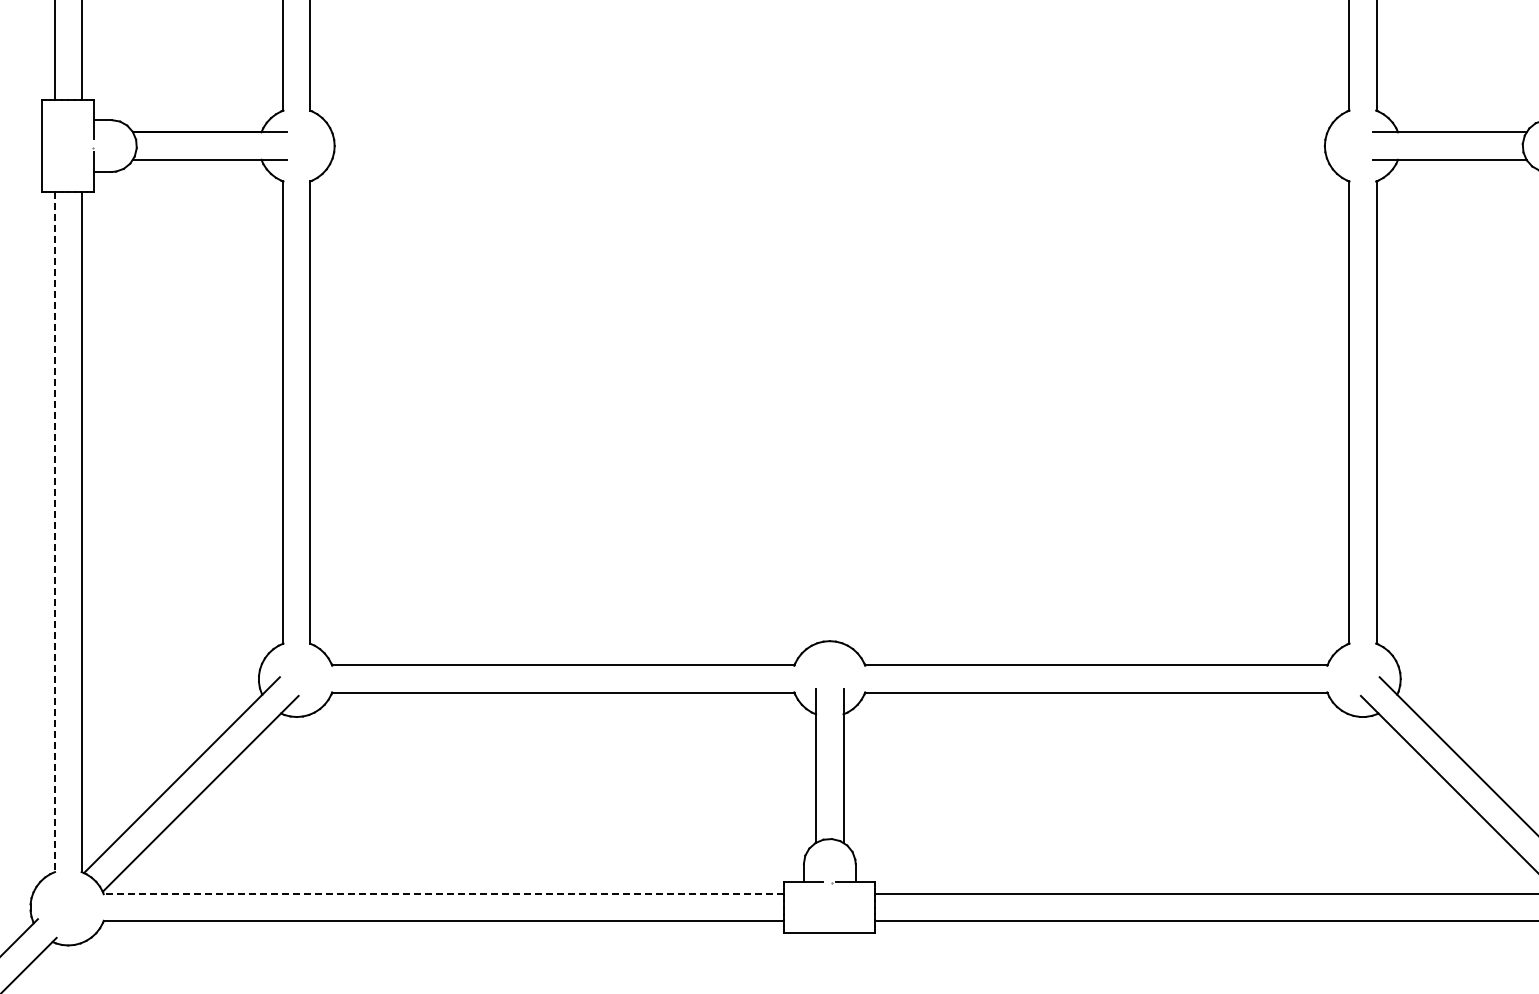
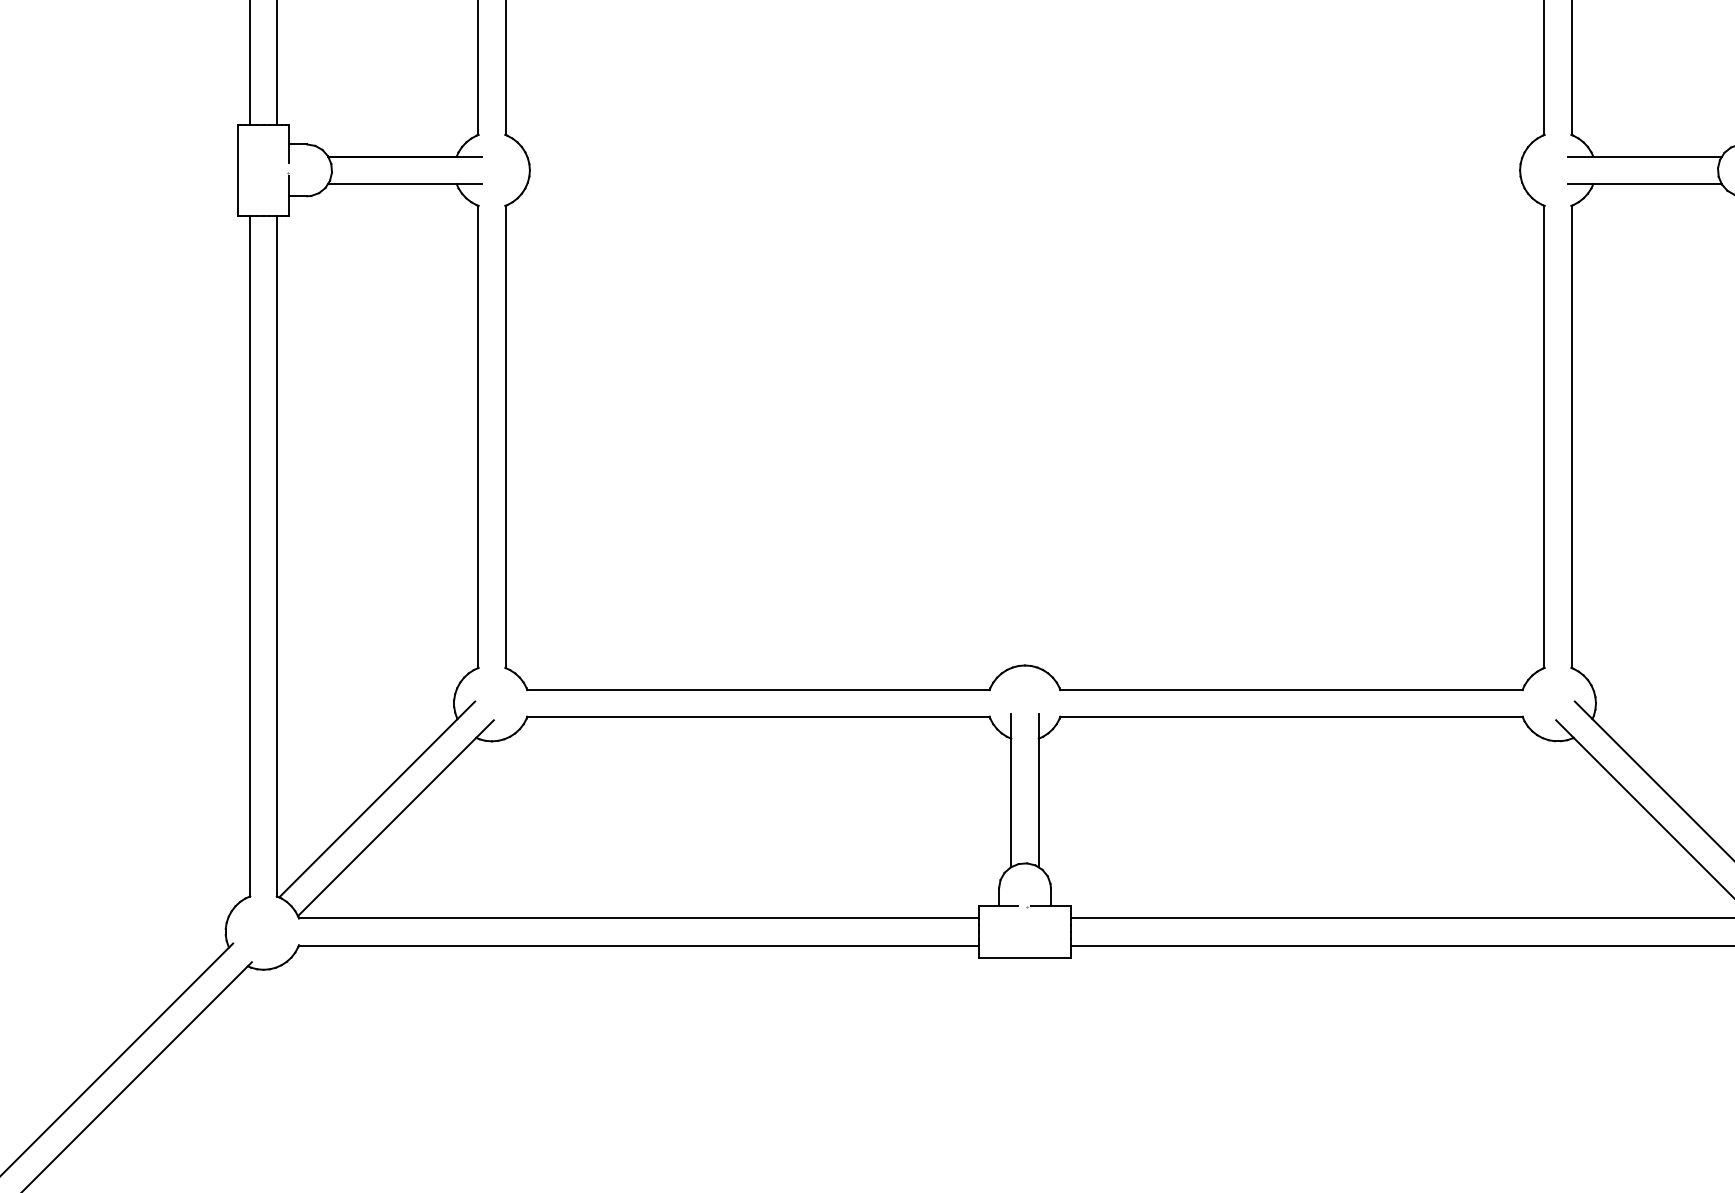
line: (54, 532) -> (249, 556), dashed -> solid
line: (443, 894) -> (638, 918), dashed -> solid

